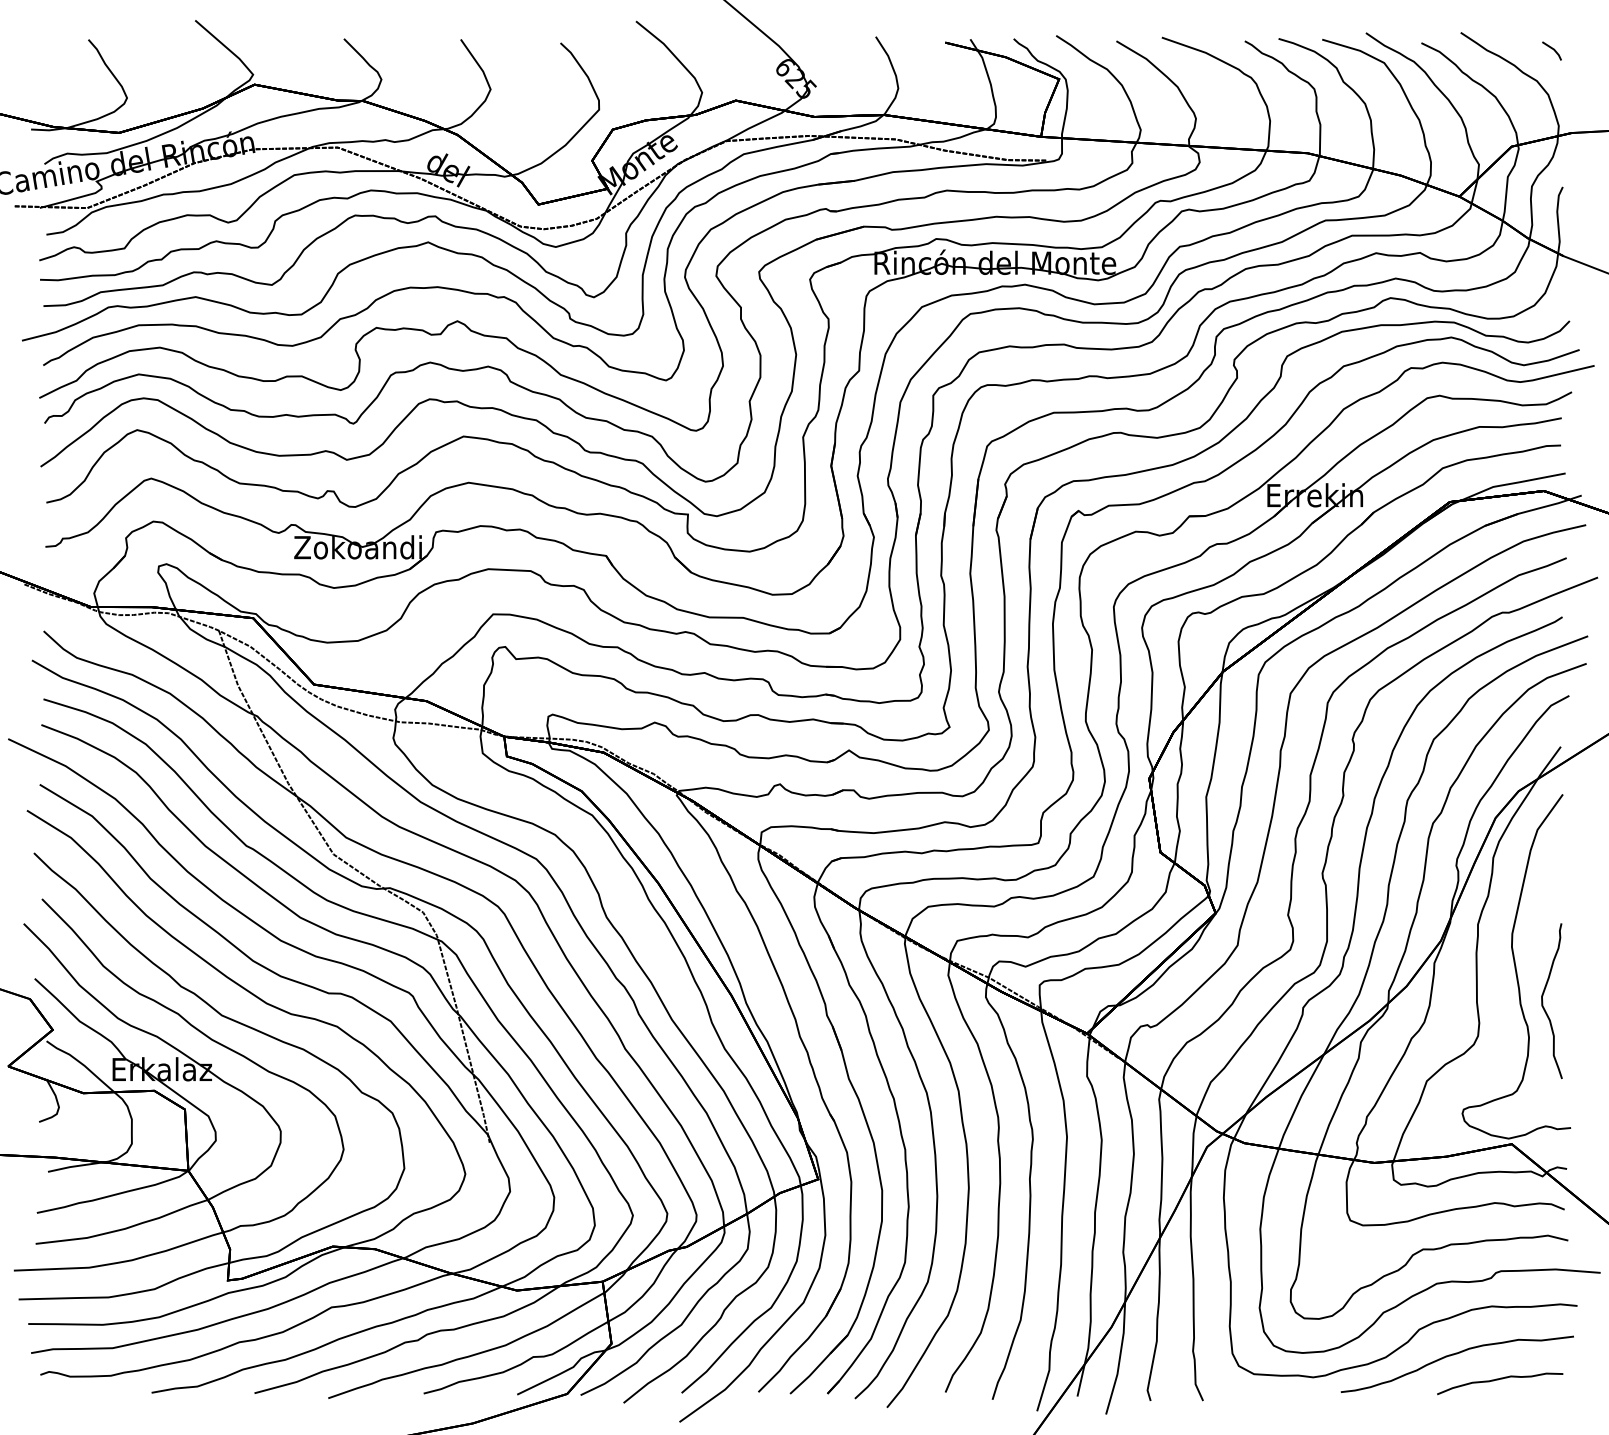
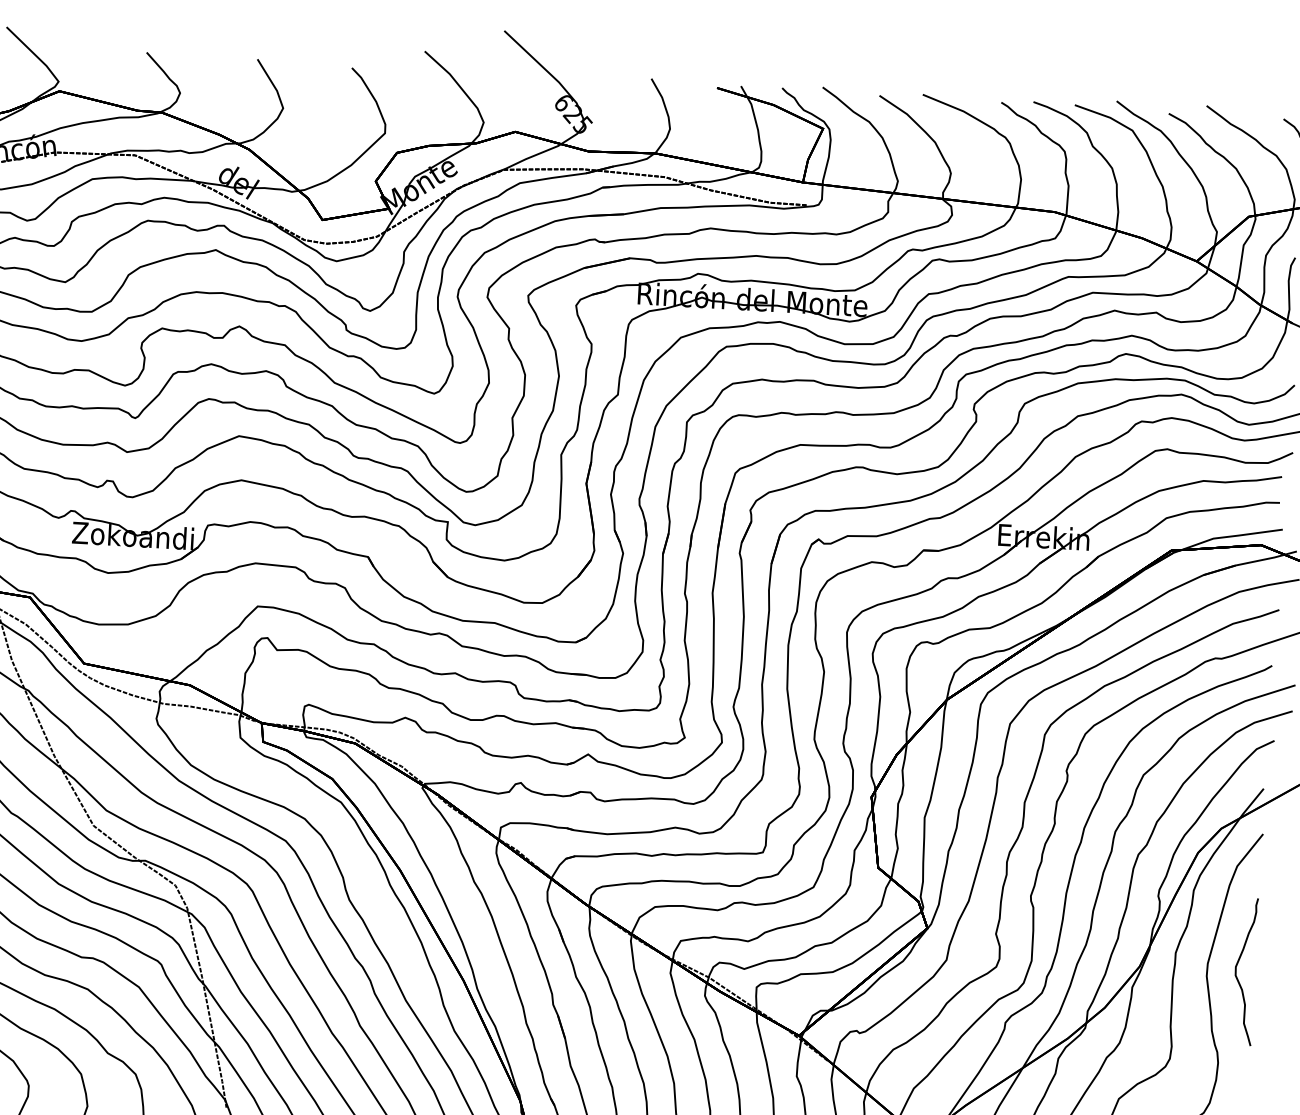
curve: (1543, 1001) -> (1237, 971), moved

